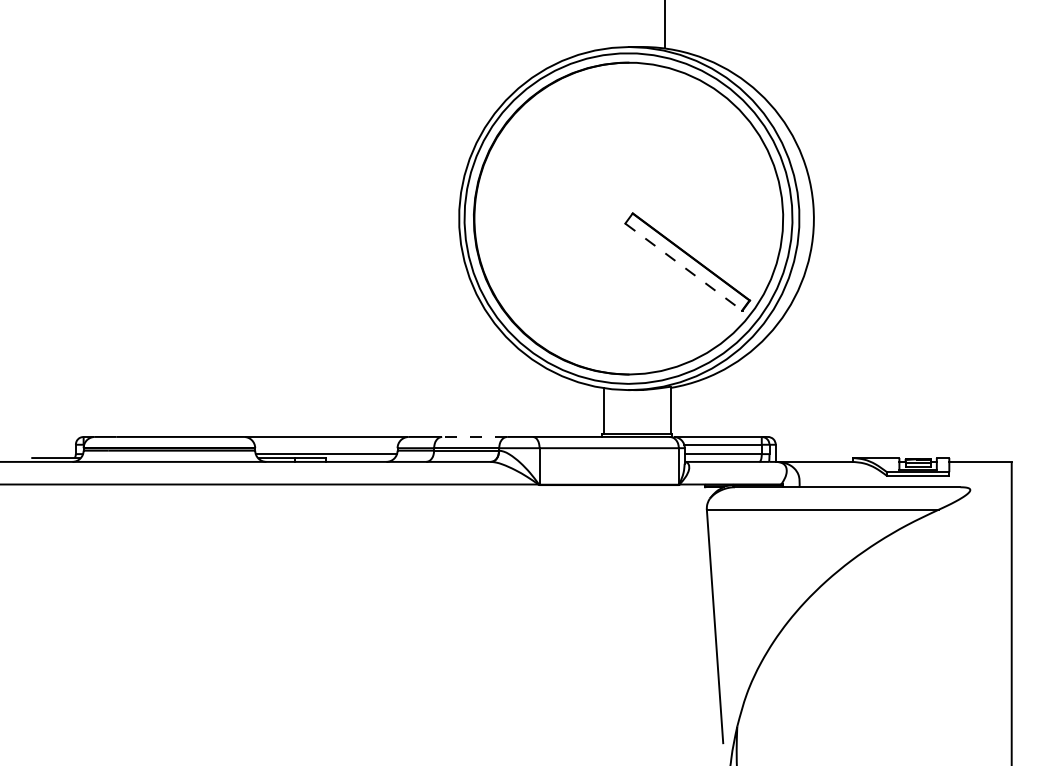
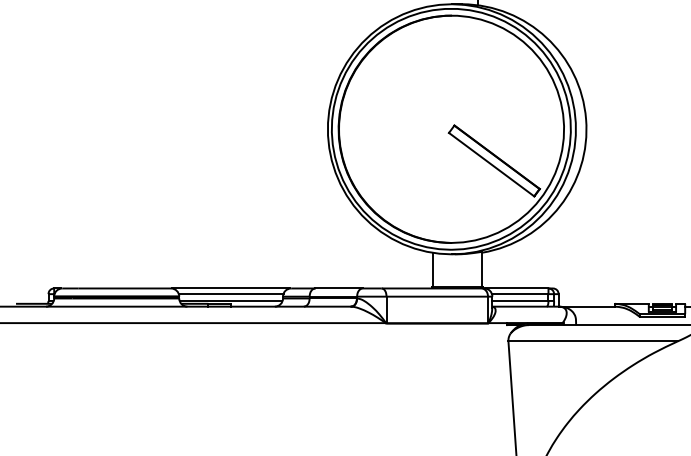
line: (683, 267) -> (491, 164), dashed -> solid
line: (474, 436) -> (339, 288), dashed -> solid
line: (326, 444) -> (231, 293), added

